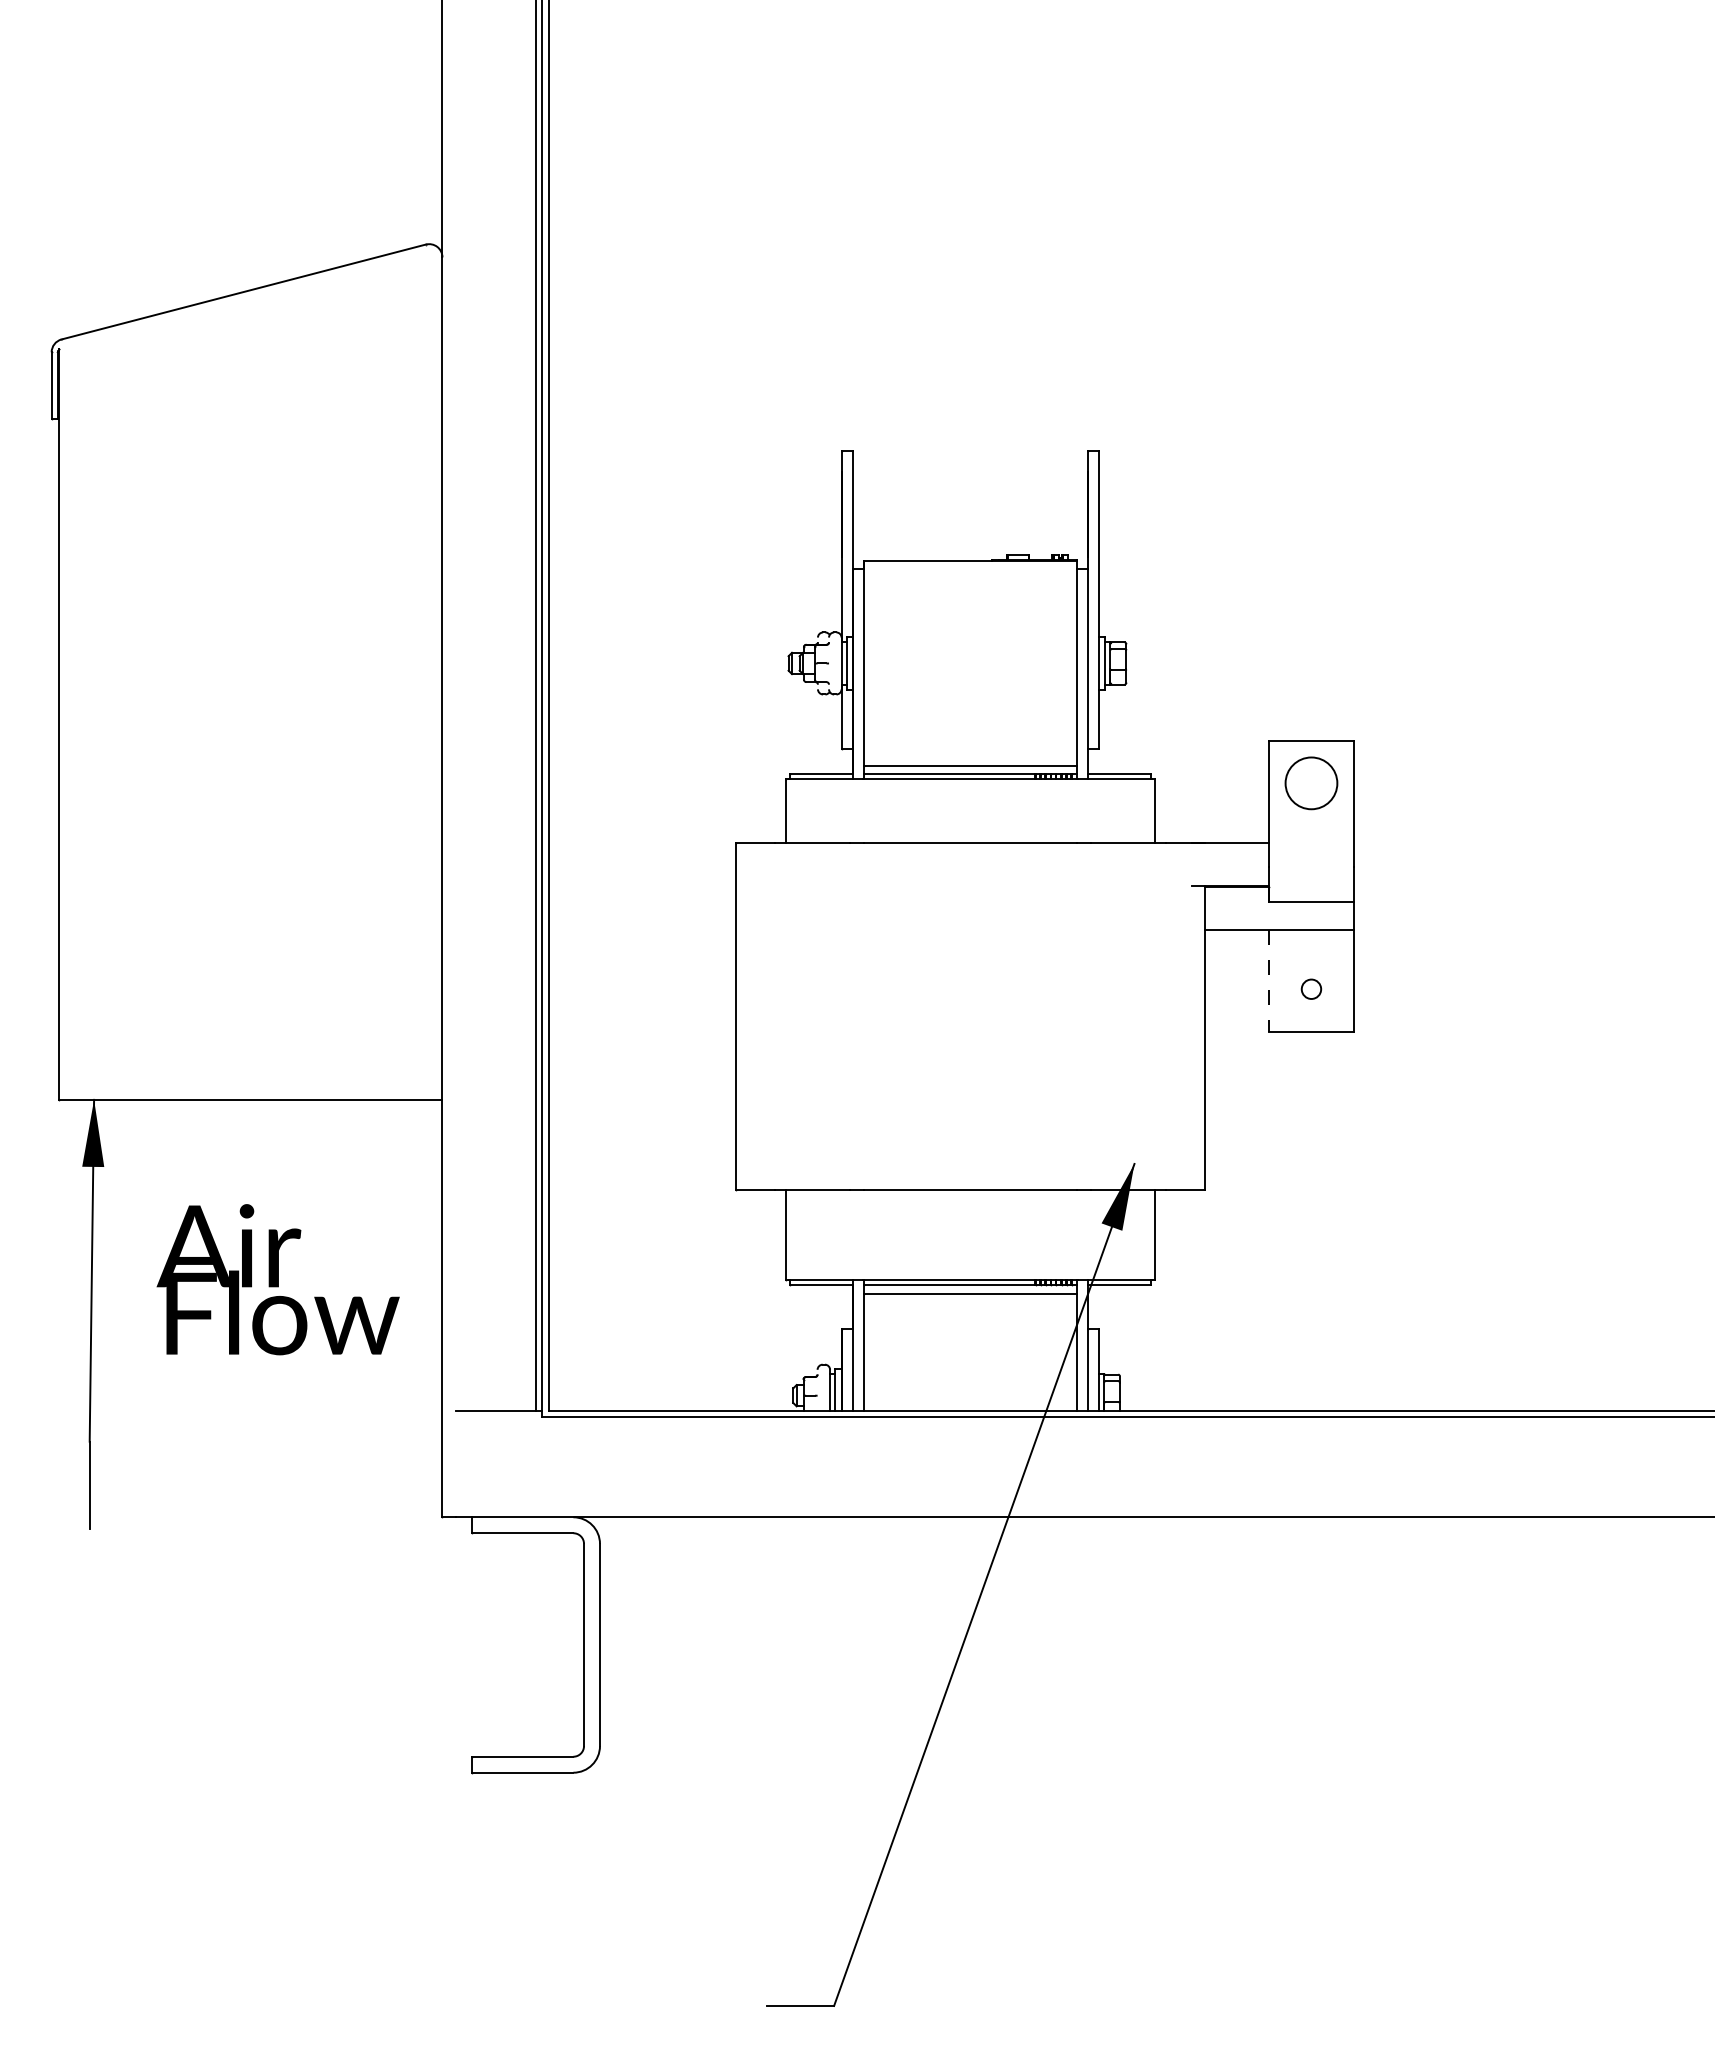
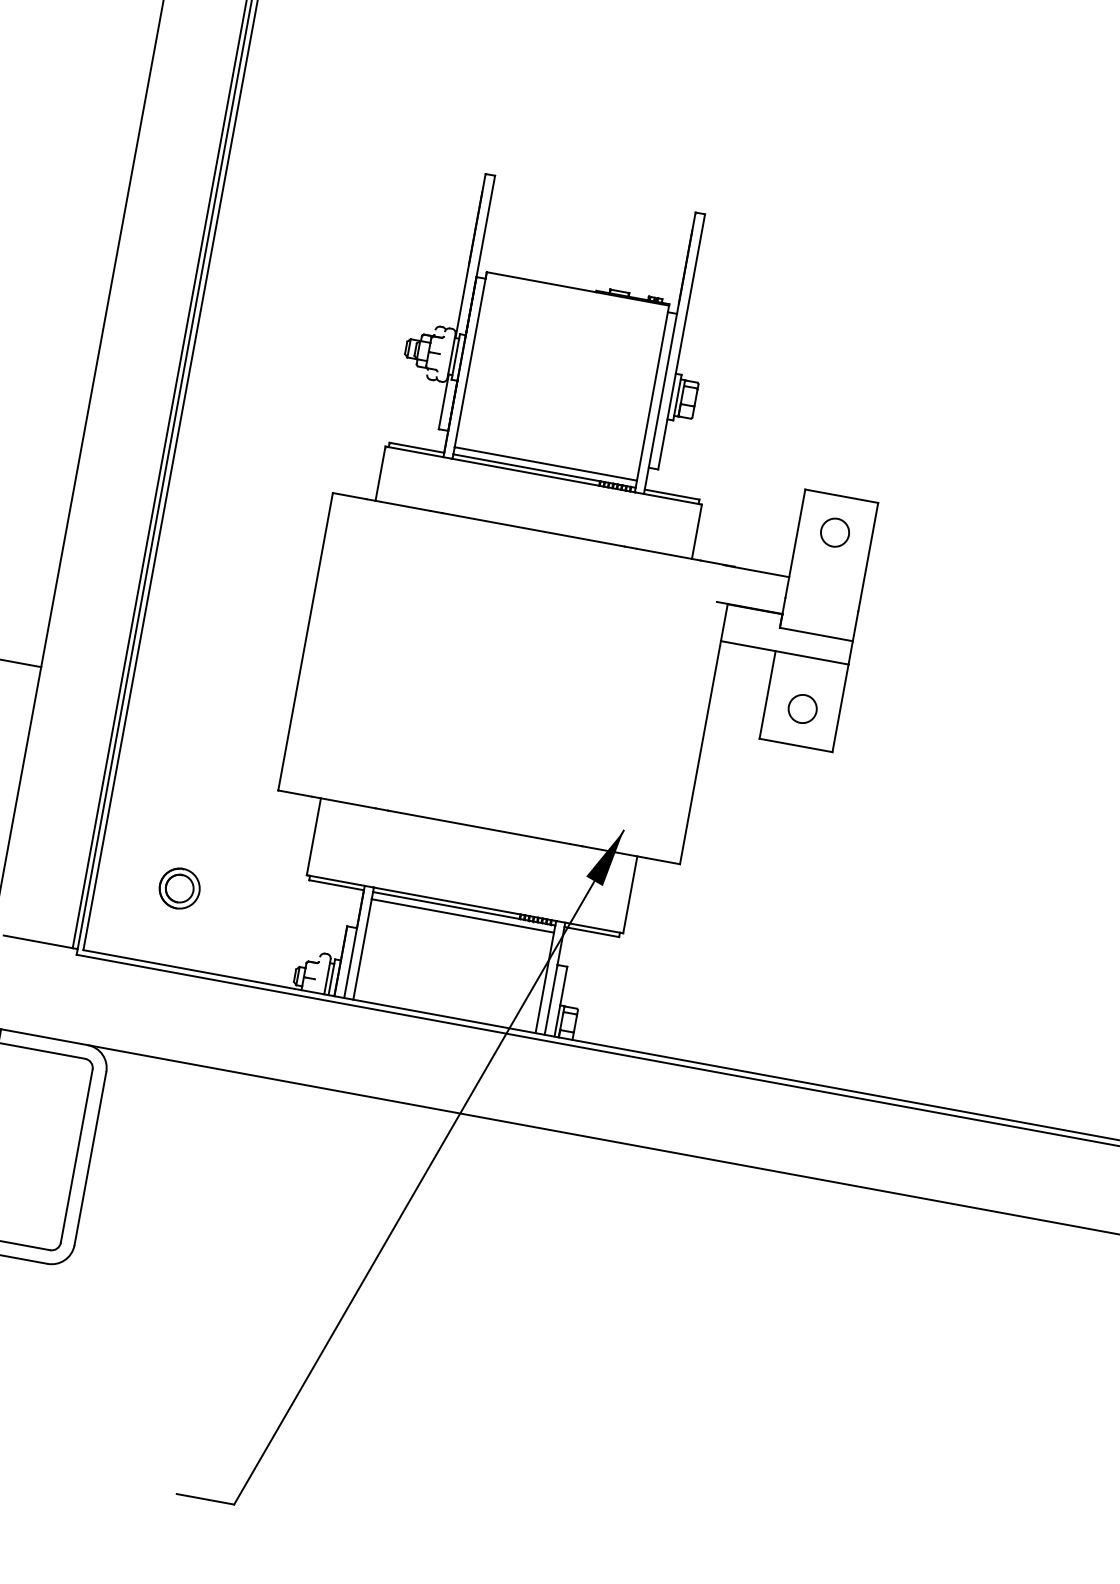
circle: (1311, 783) -> (835, 532), size x0.62
line: (1268, 981) -> (767, 695), dashed -> solid
circle: (1311, 989) -> (802, 709), size x1.67
part: (644, 1321) -> (179, 888), added

